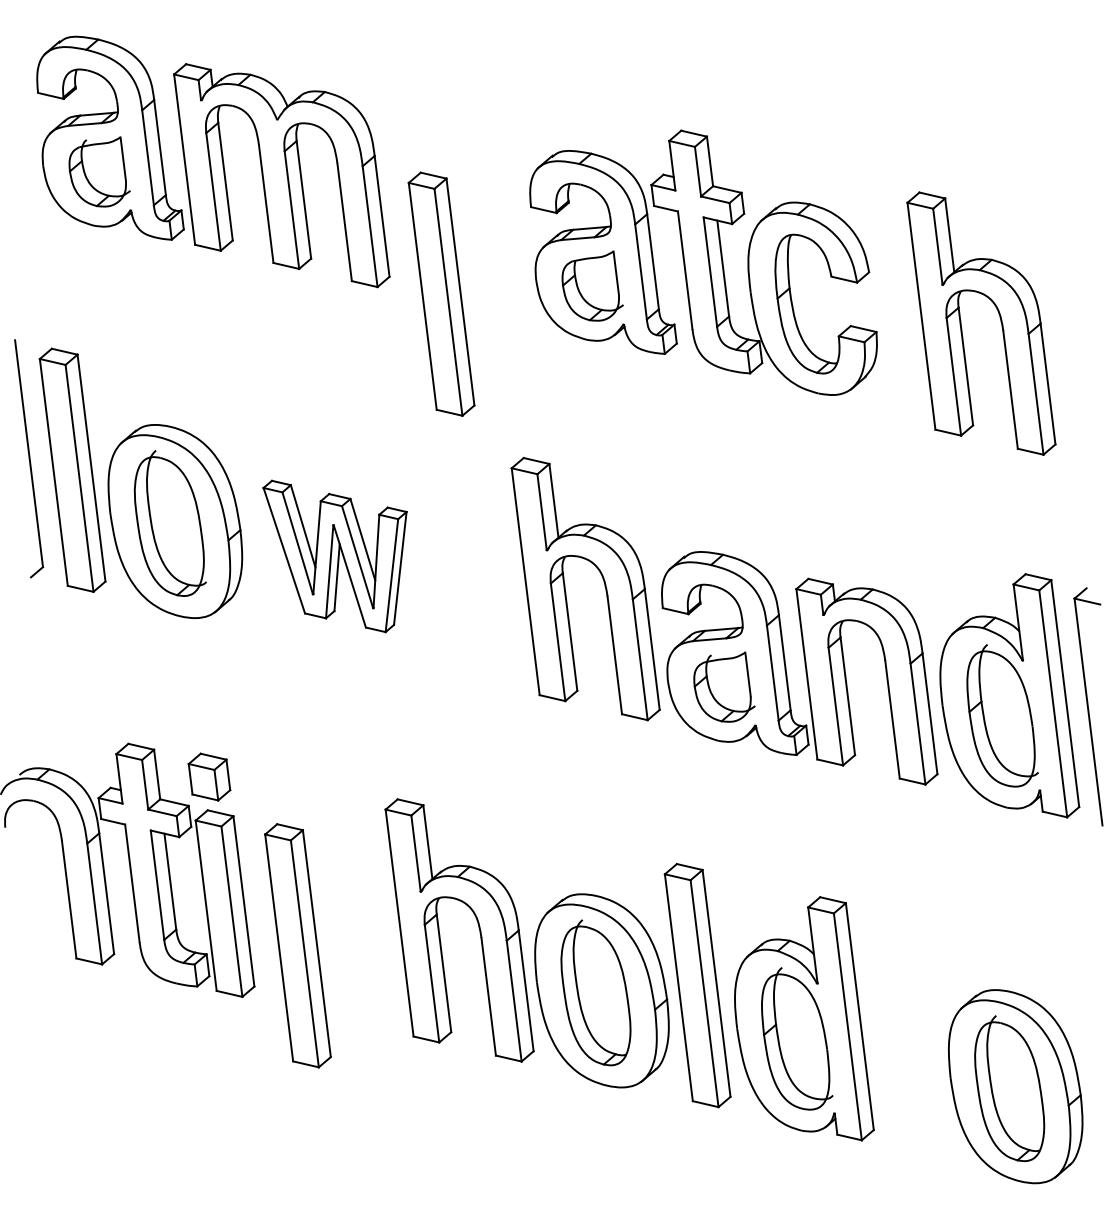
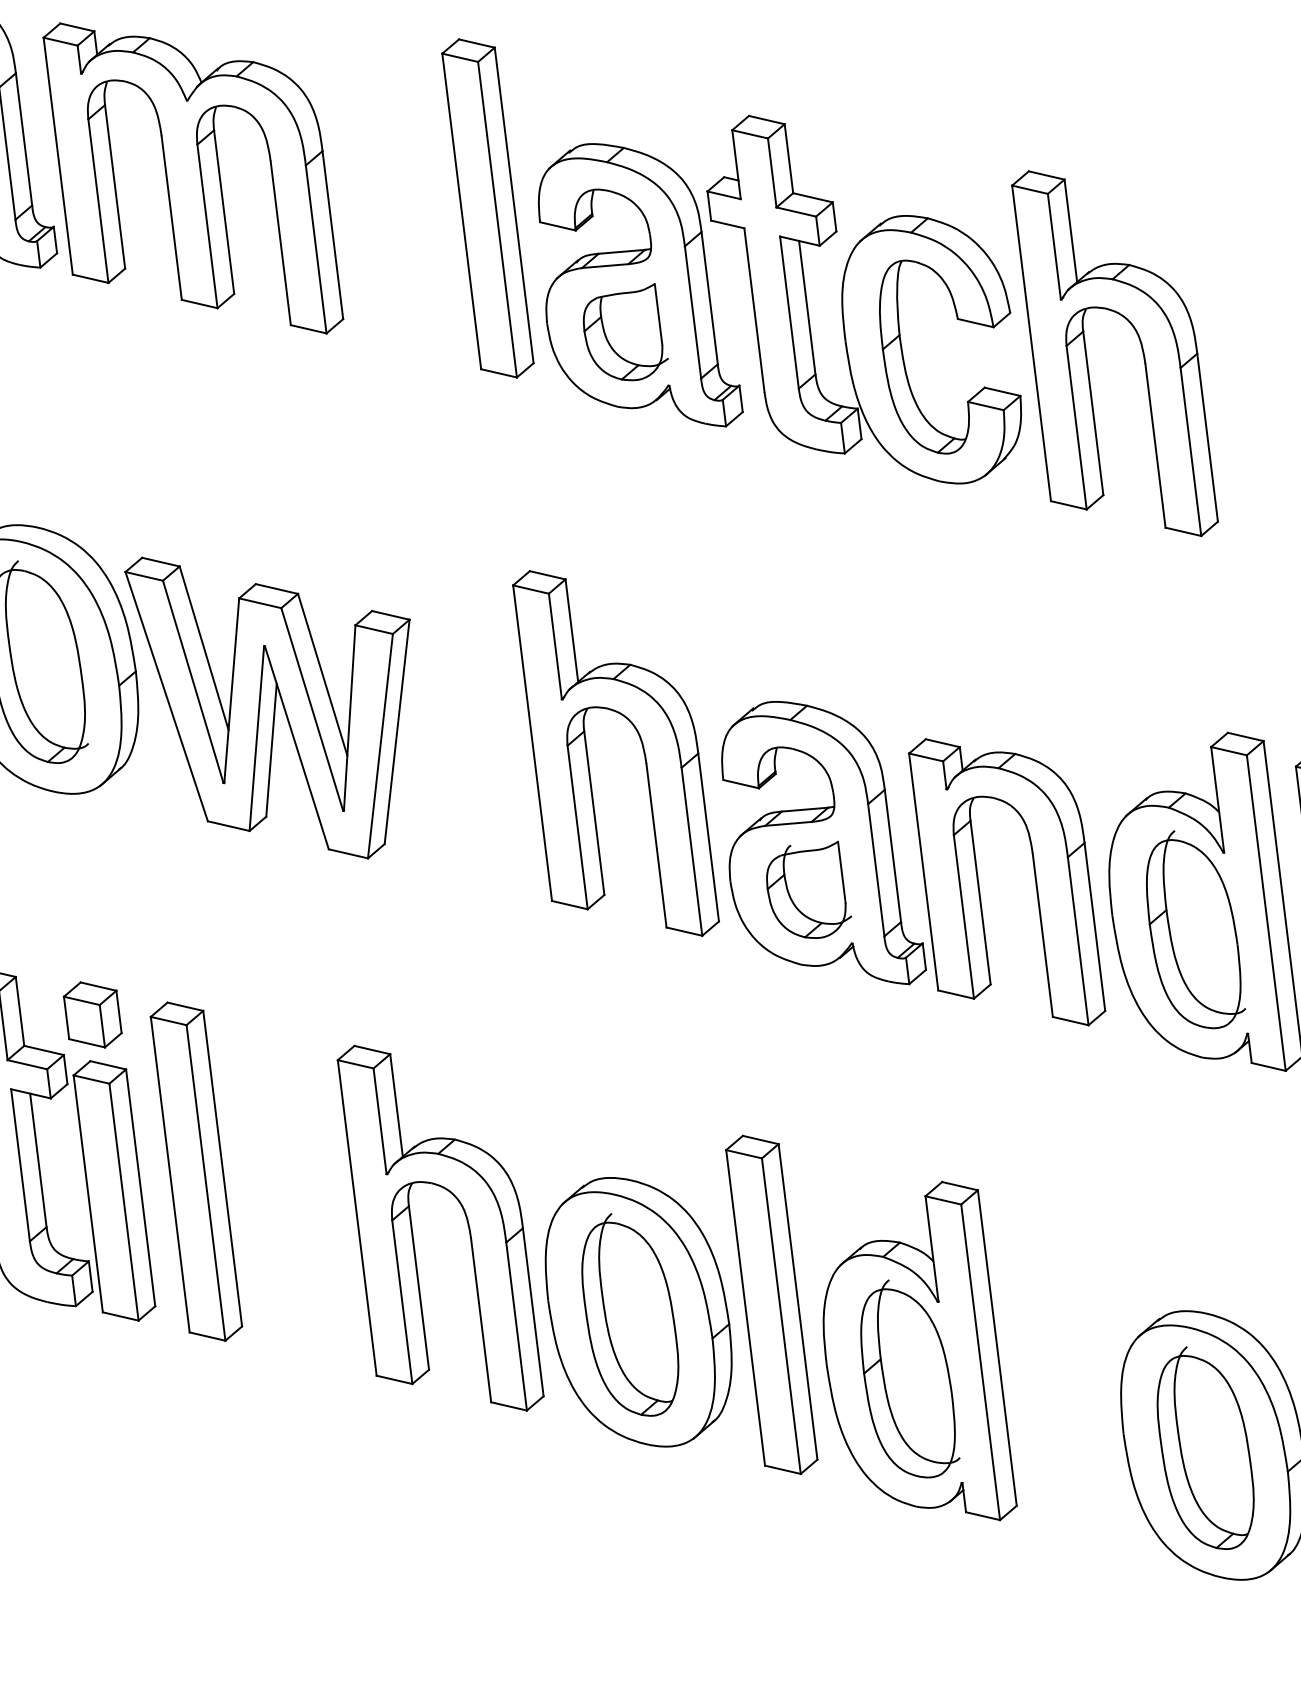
part: (441, 293) -> (487, 207), moved
part: (999, 317) -> (1140, 345), moved
part: (334, 556) -> (266, 708), size x1.43
part: (297, 945) -> (195, 1171), moved

